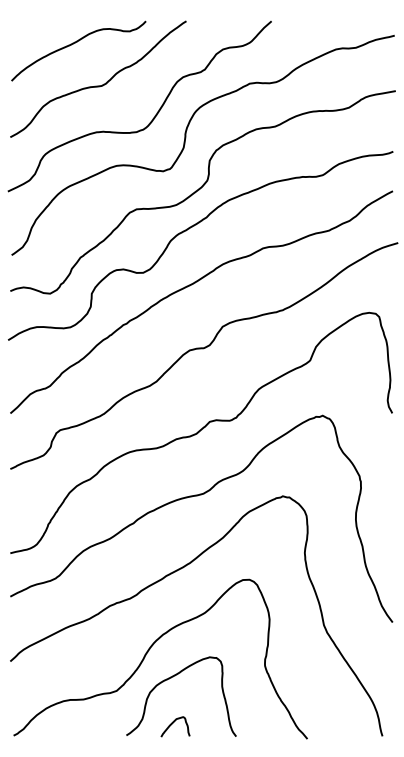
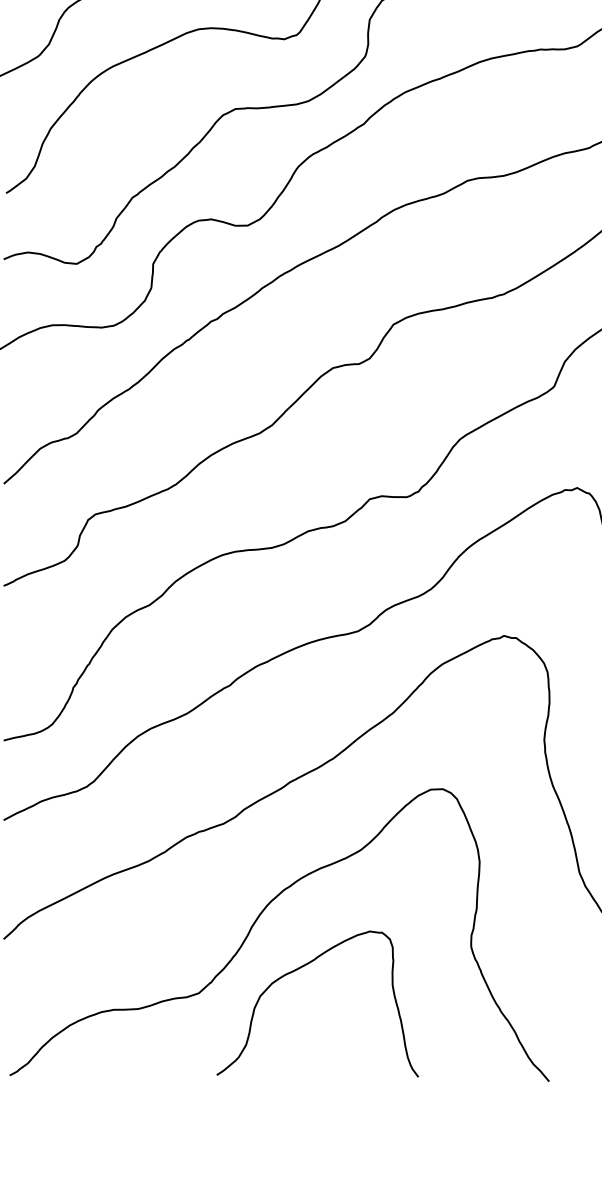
curve: (173, 723) -> (303, 1053), removed

